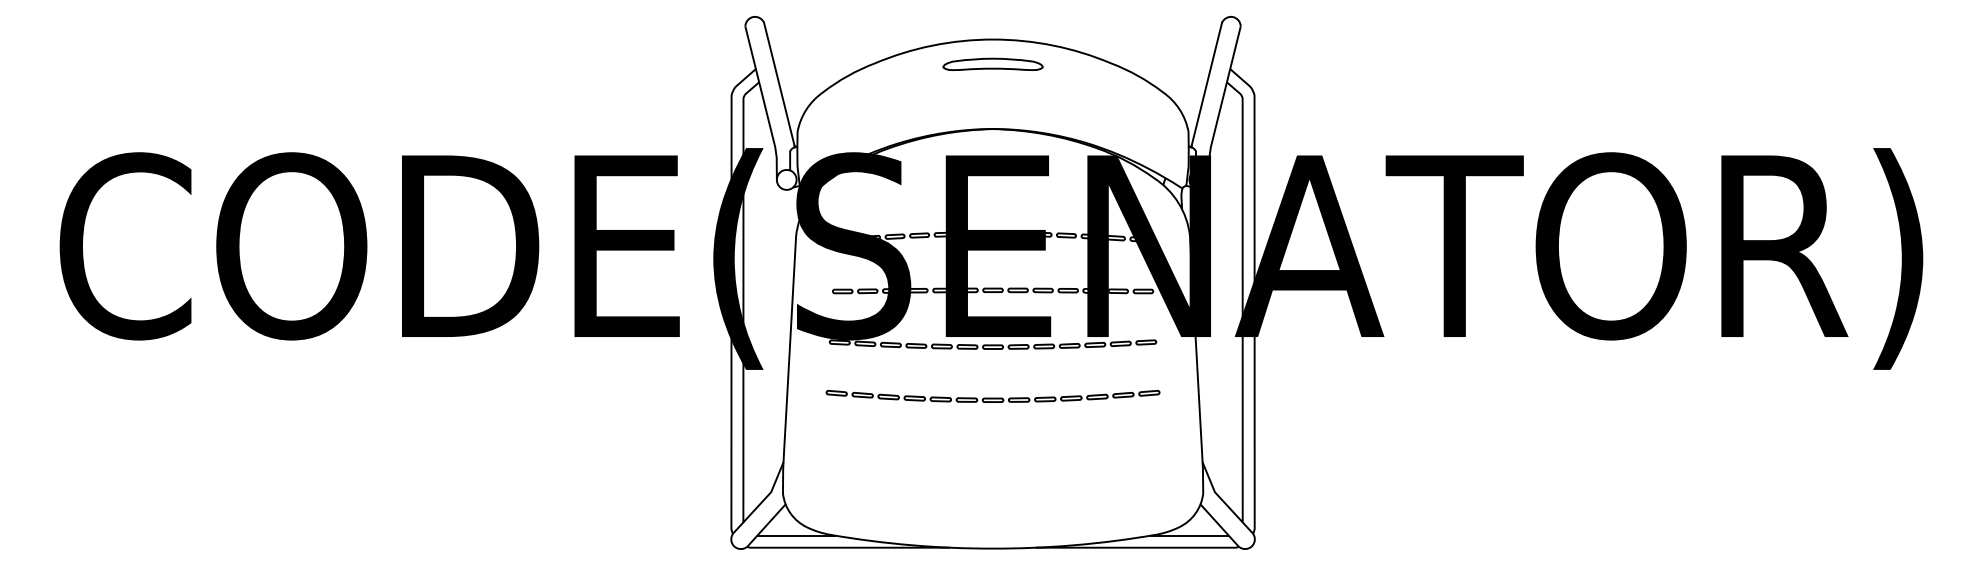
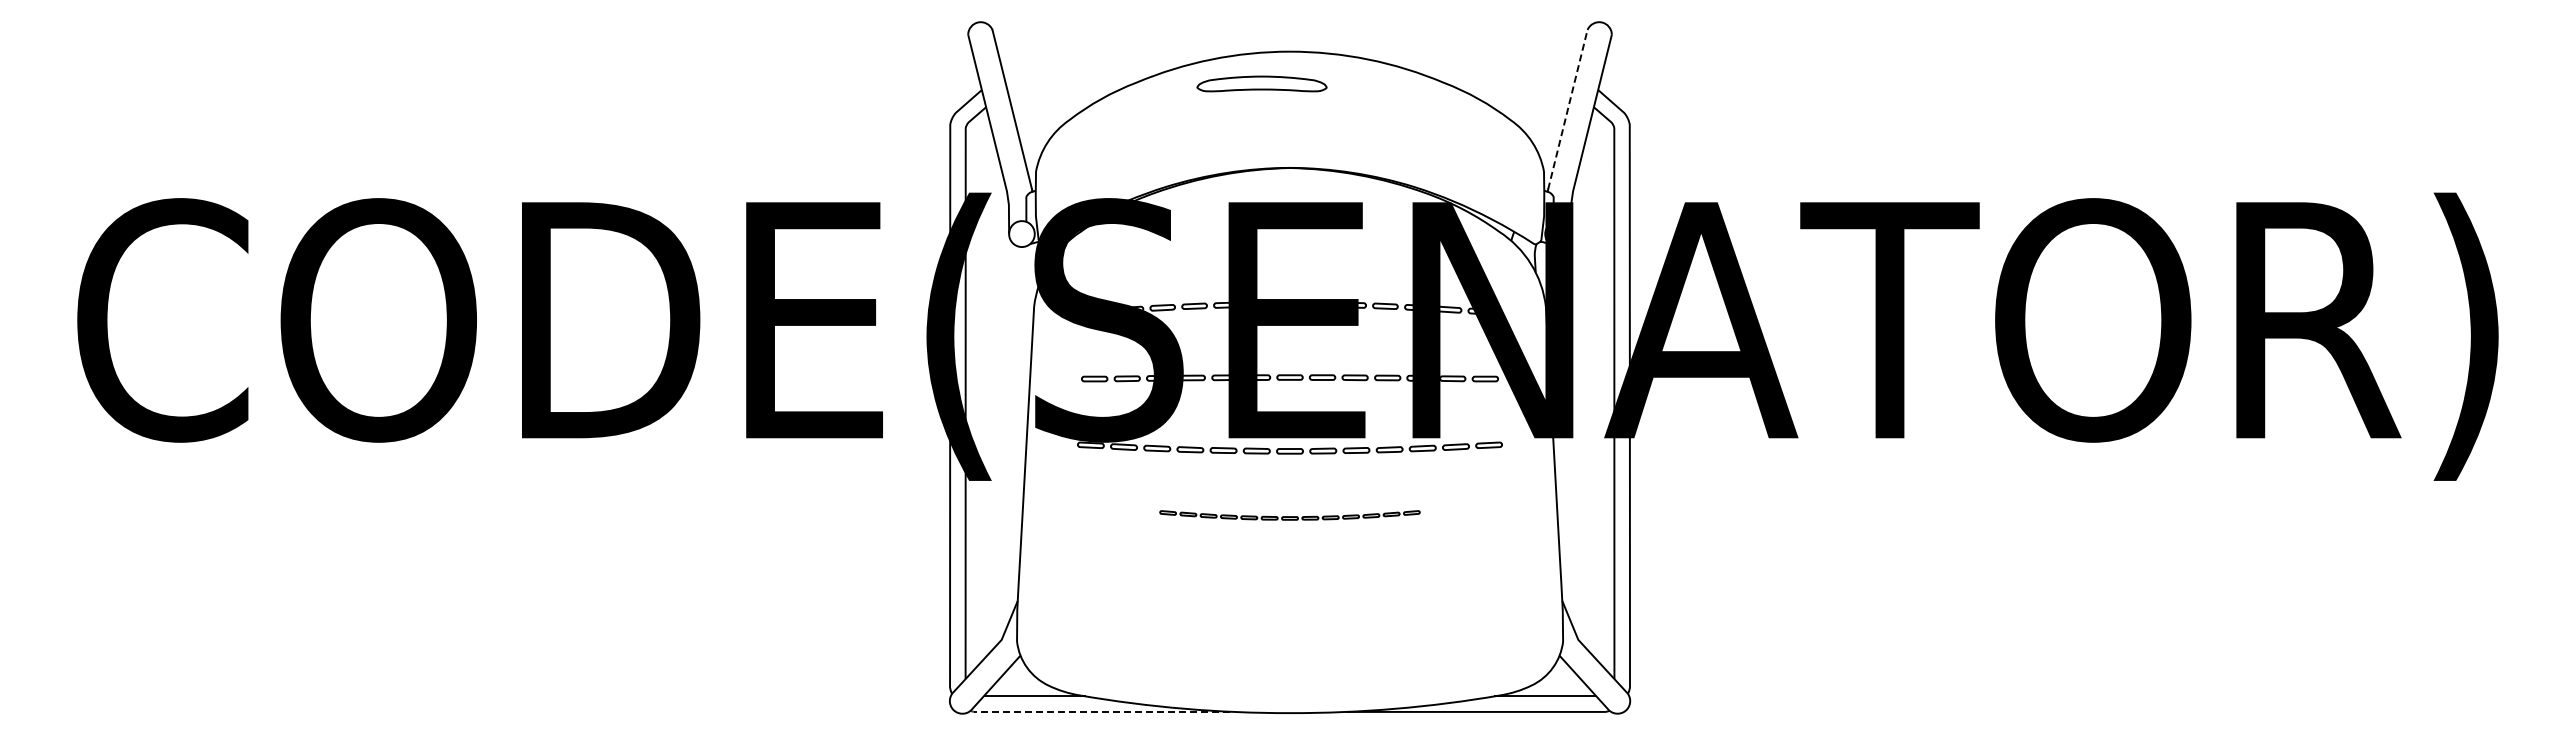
part: (992, 64) -> (1261, 83), moved
line: (1206, 84) -> (1567, 109), solid -> dashed
part: (992, 396) -> (1289, 515), size x0.6
line: (845, 547) -> (1098, 711), solid -> dashed

